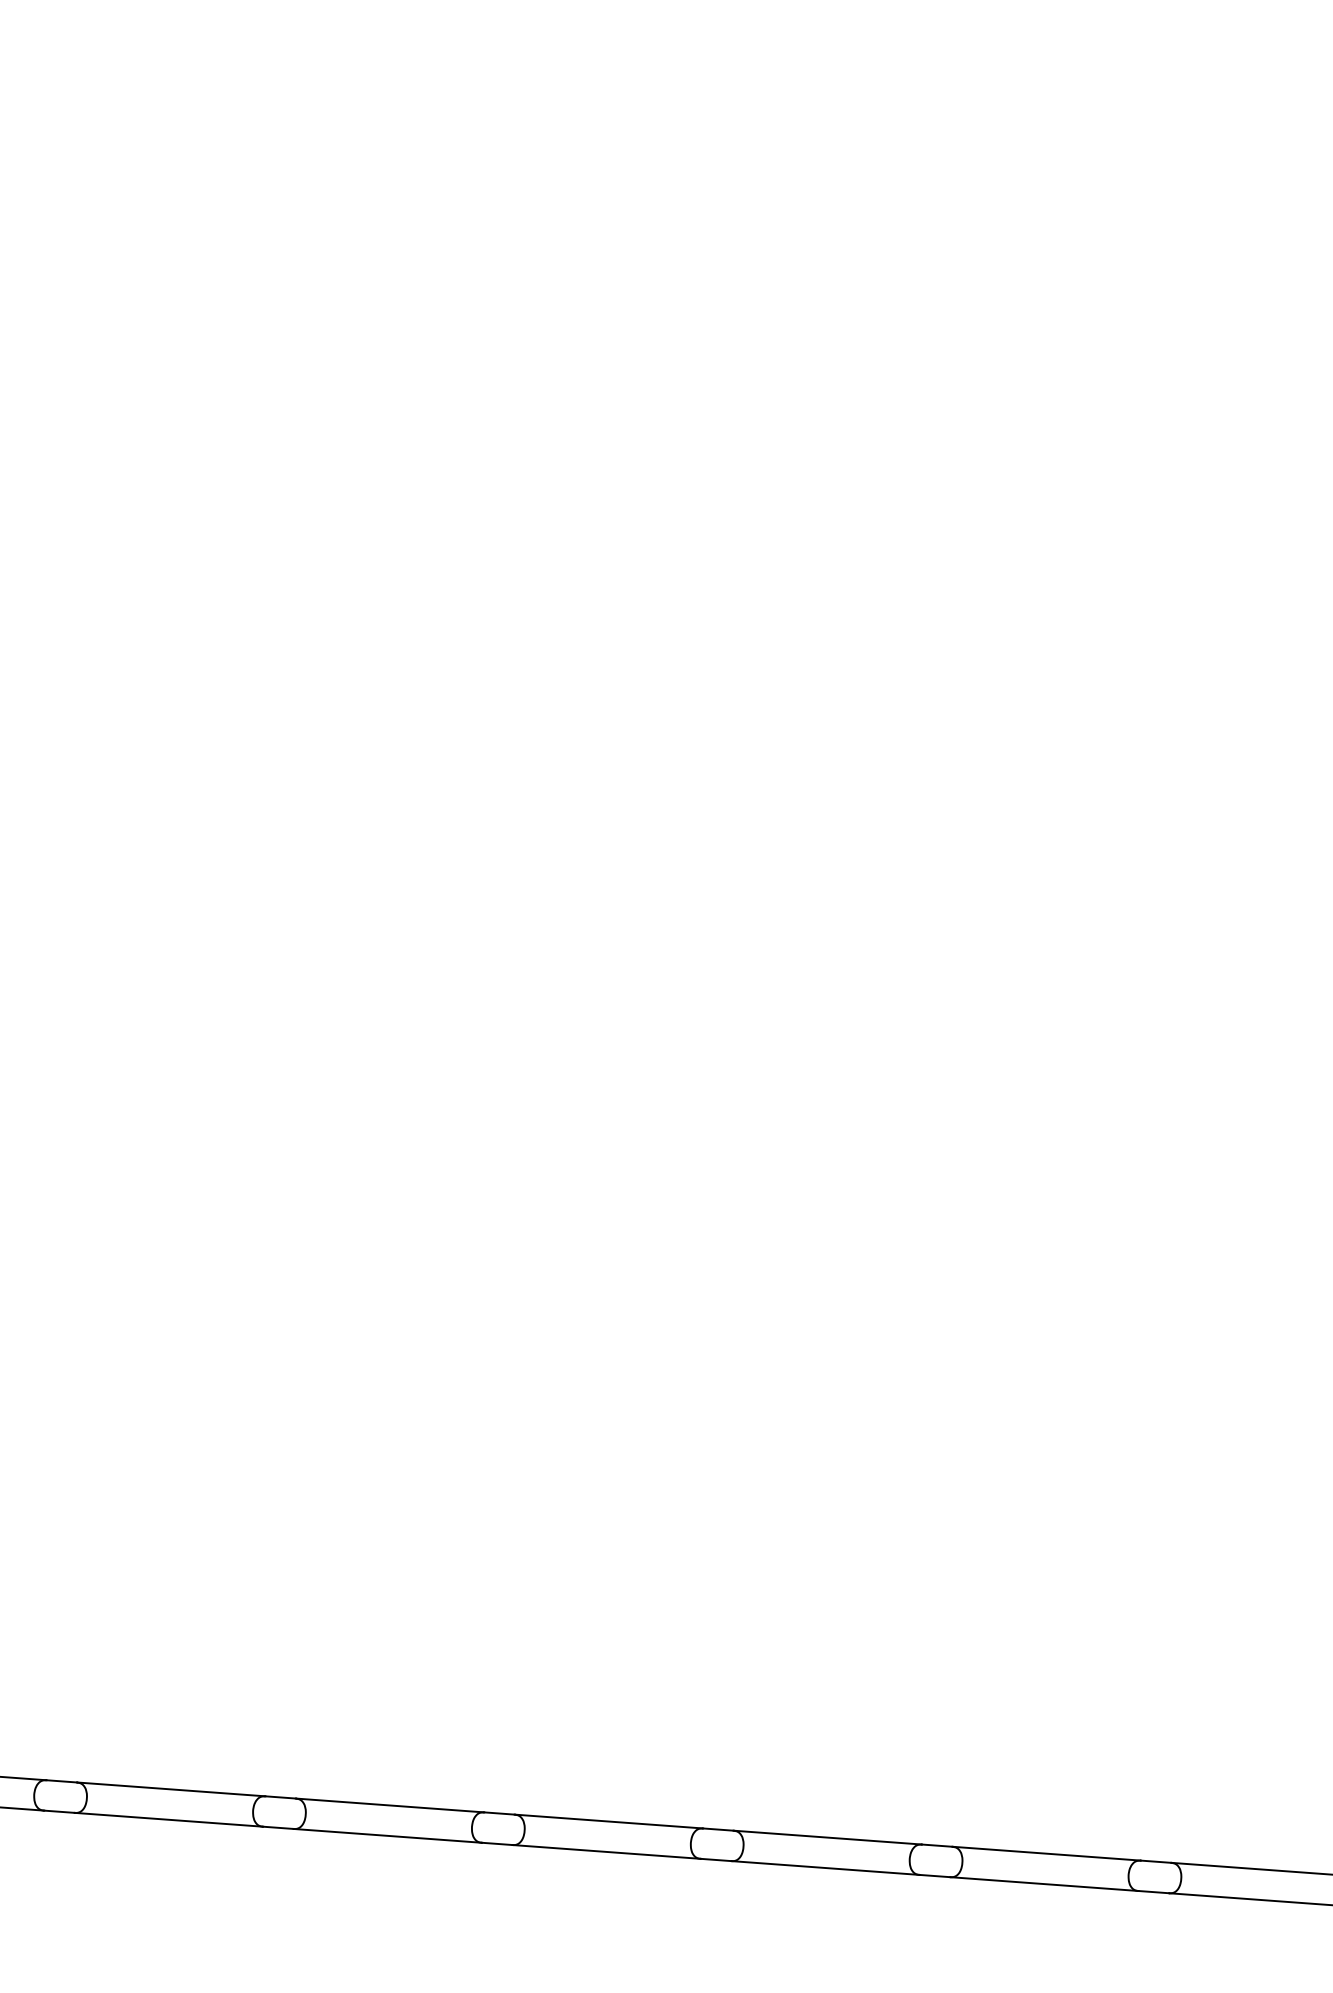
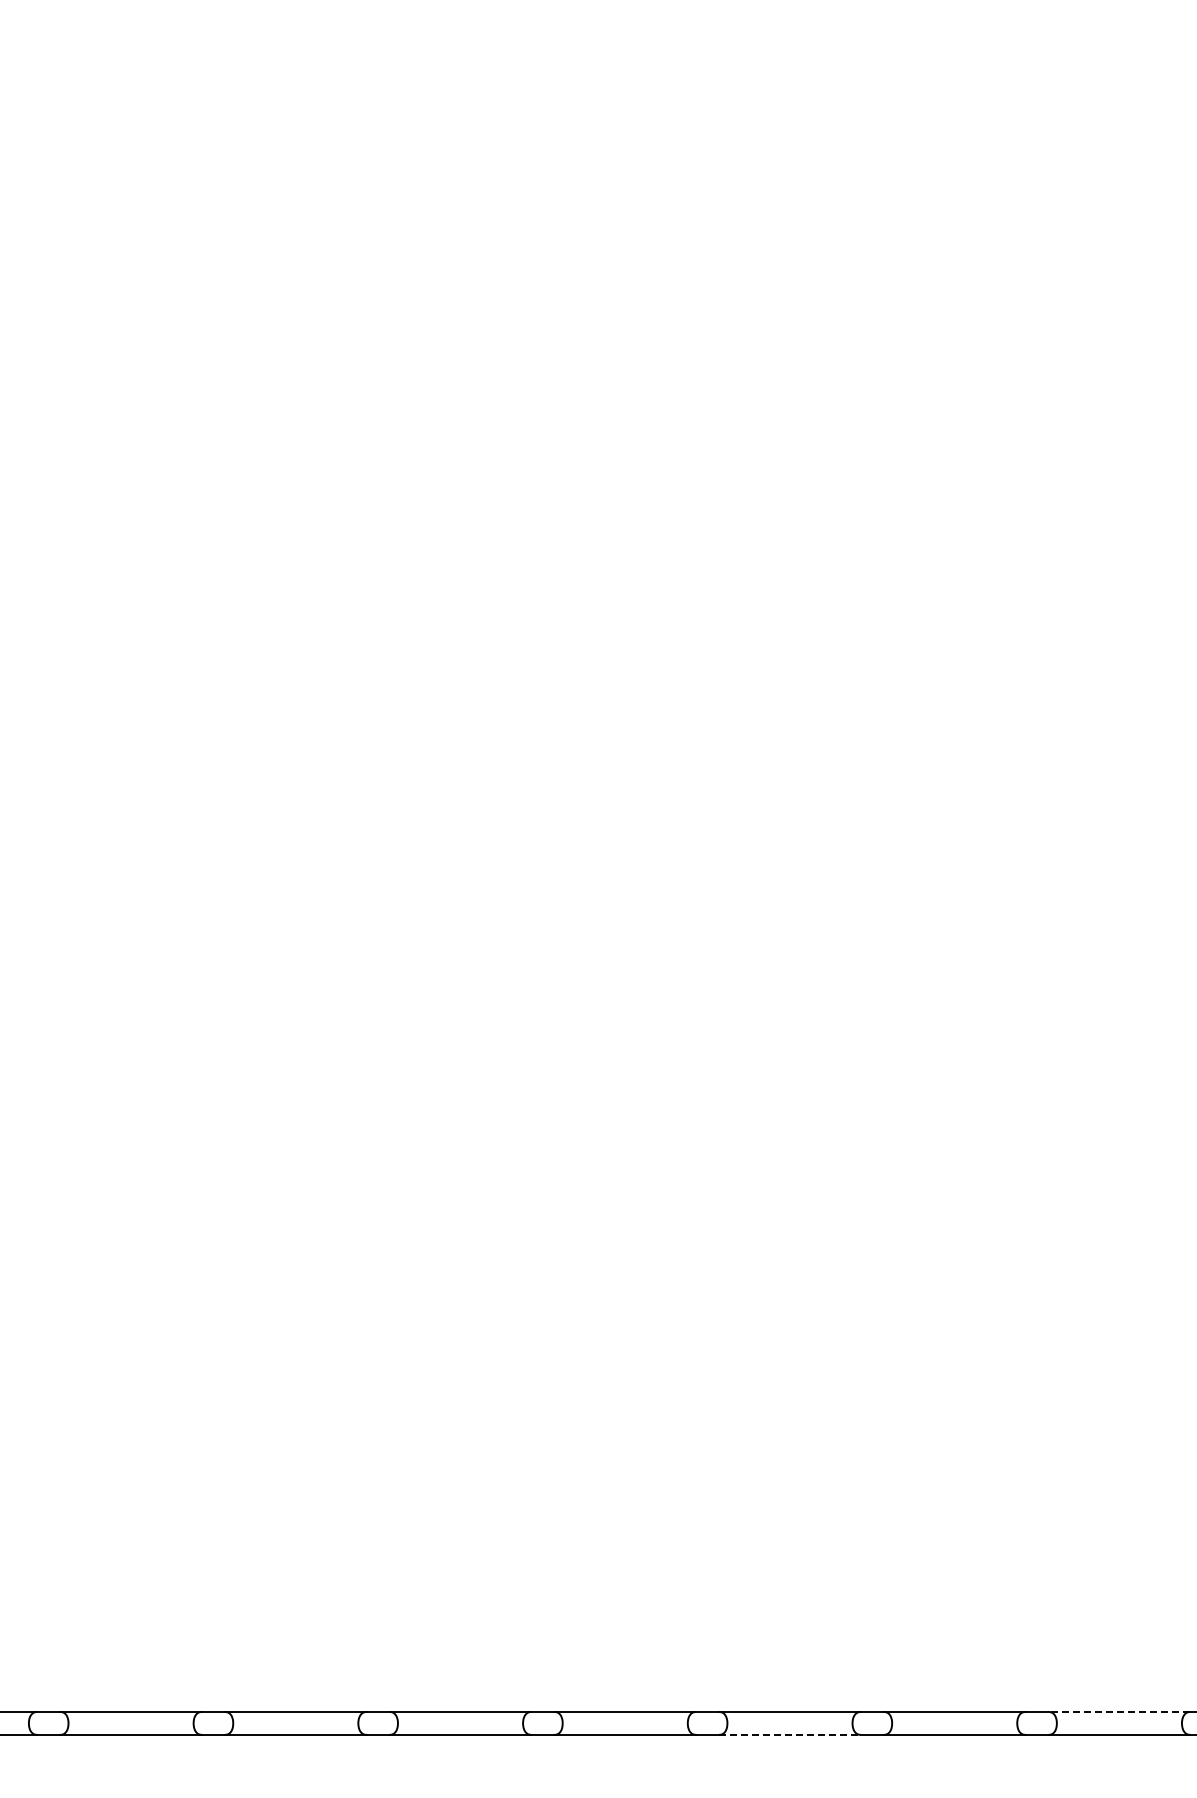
line: (606, 1851) -> (789, 1734), solid -> dashed
line: (1046, 1853) -> (1119, 1711), solid -> dashed

